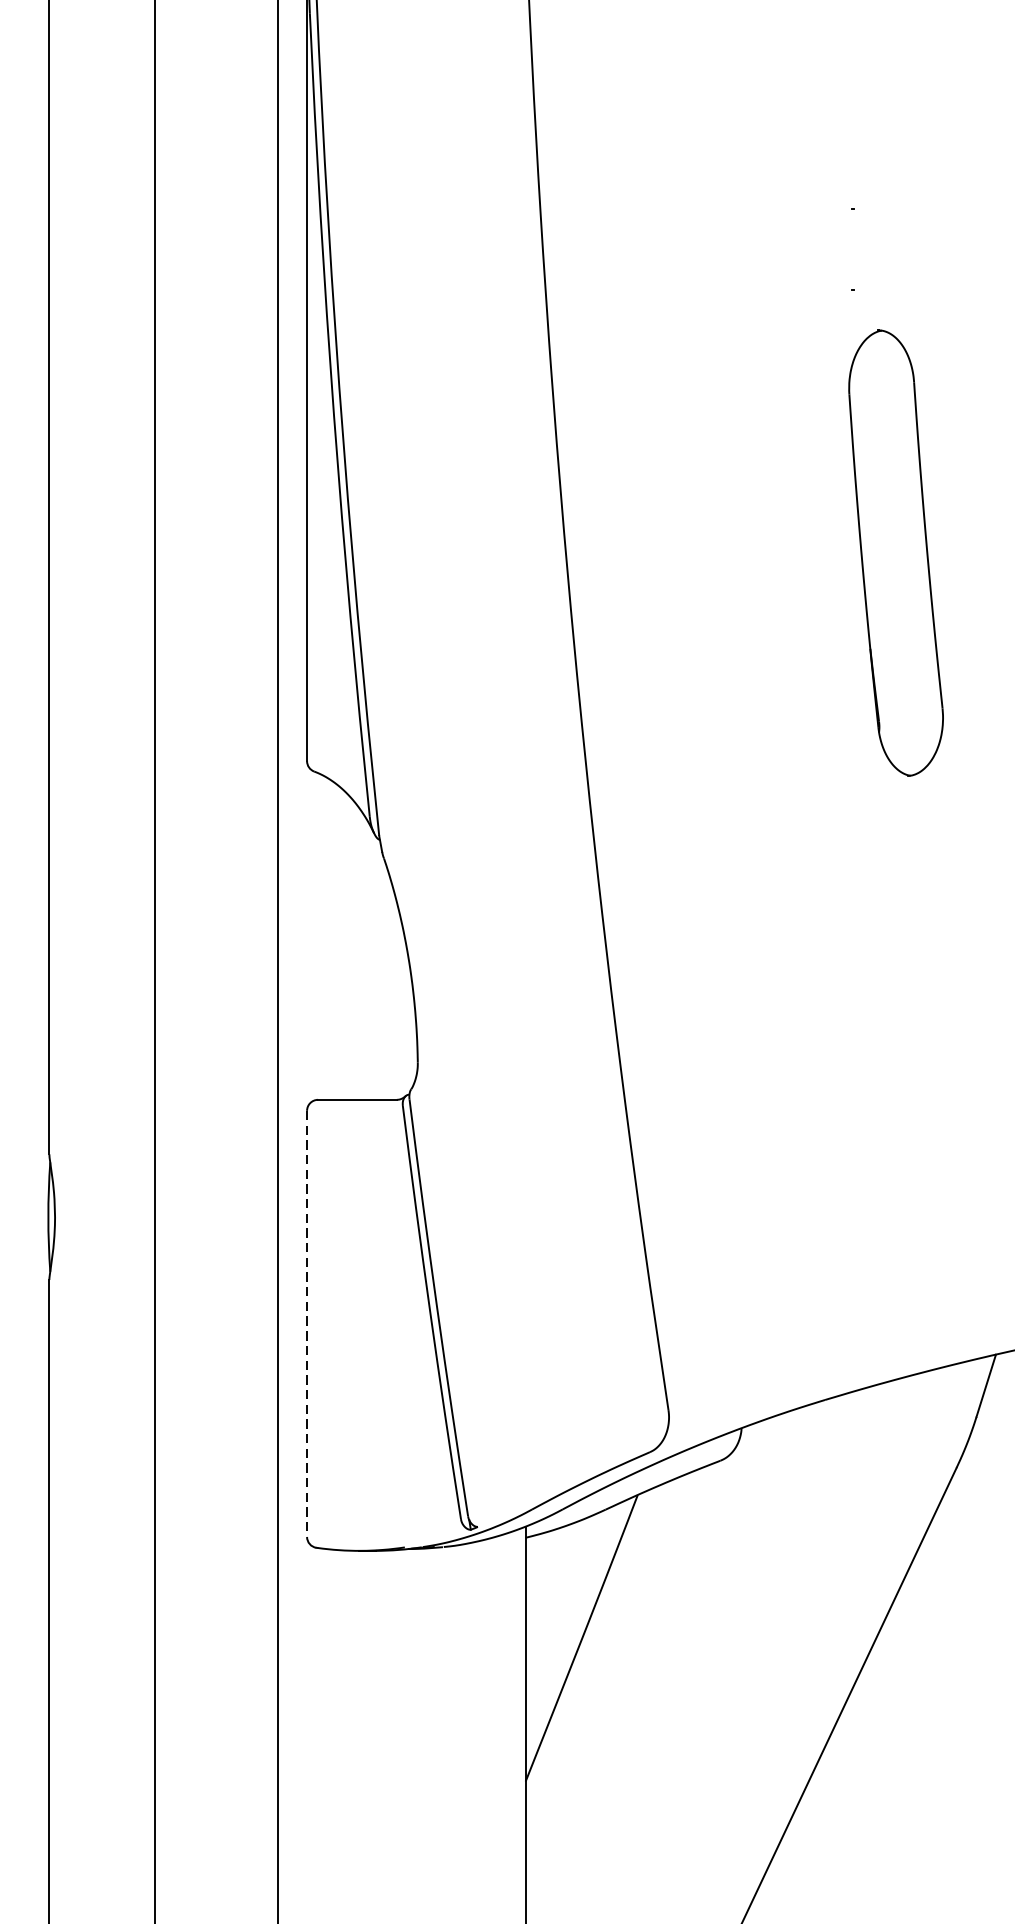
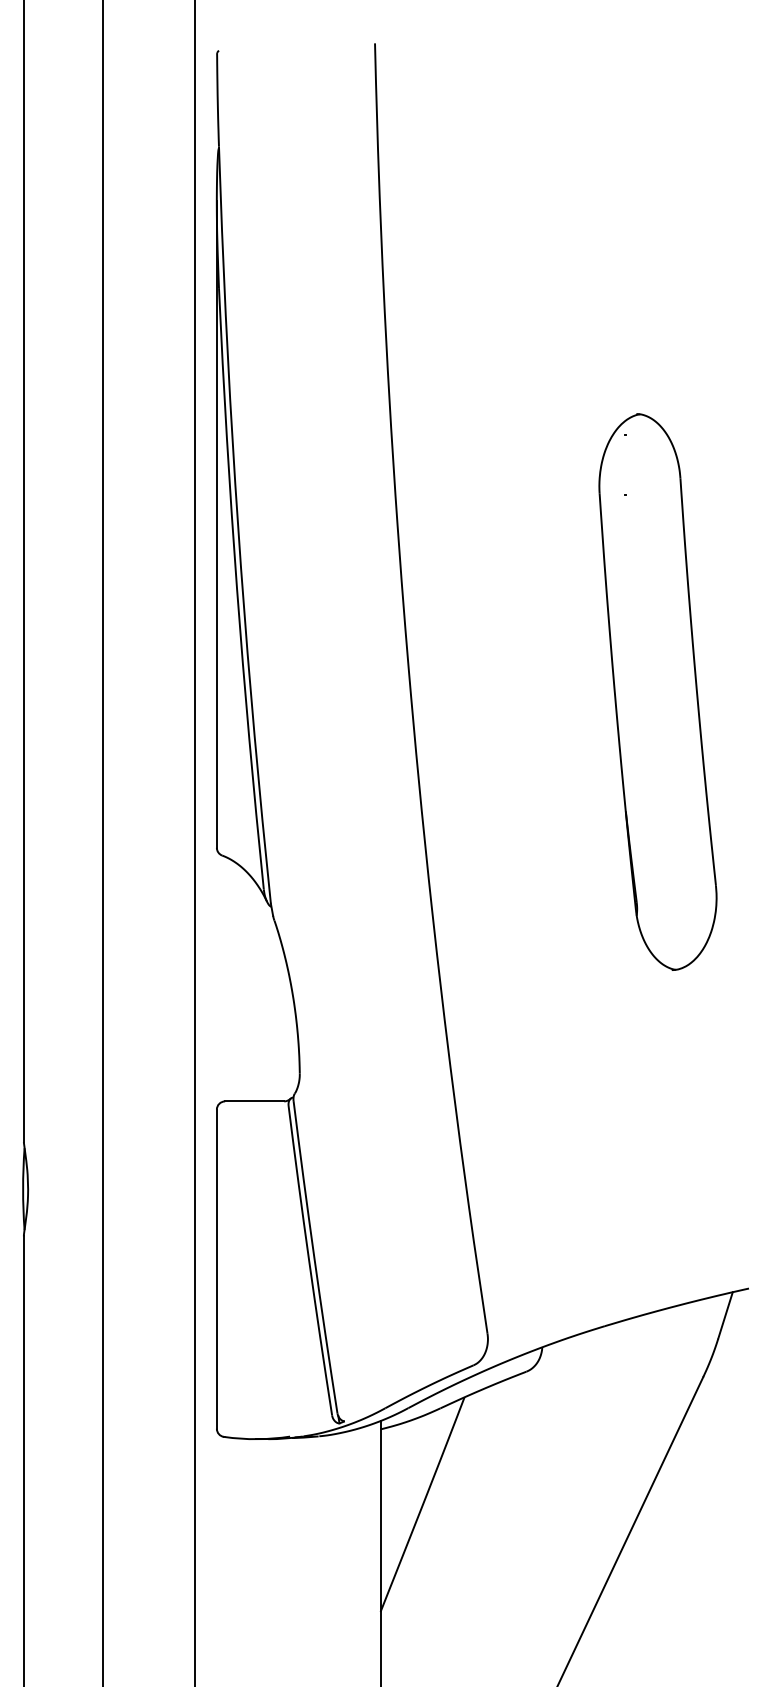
part: (895, 552) -> (657, 691), size x1.67
line: (306, 1324) -> (216, 1269), dashed -> solid

